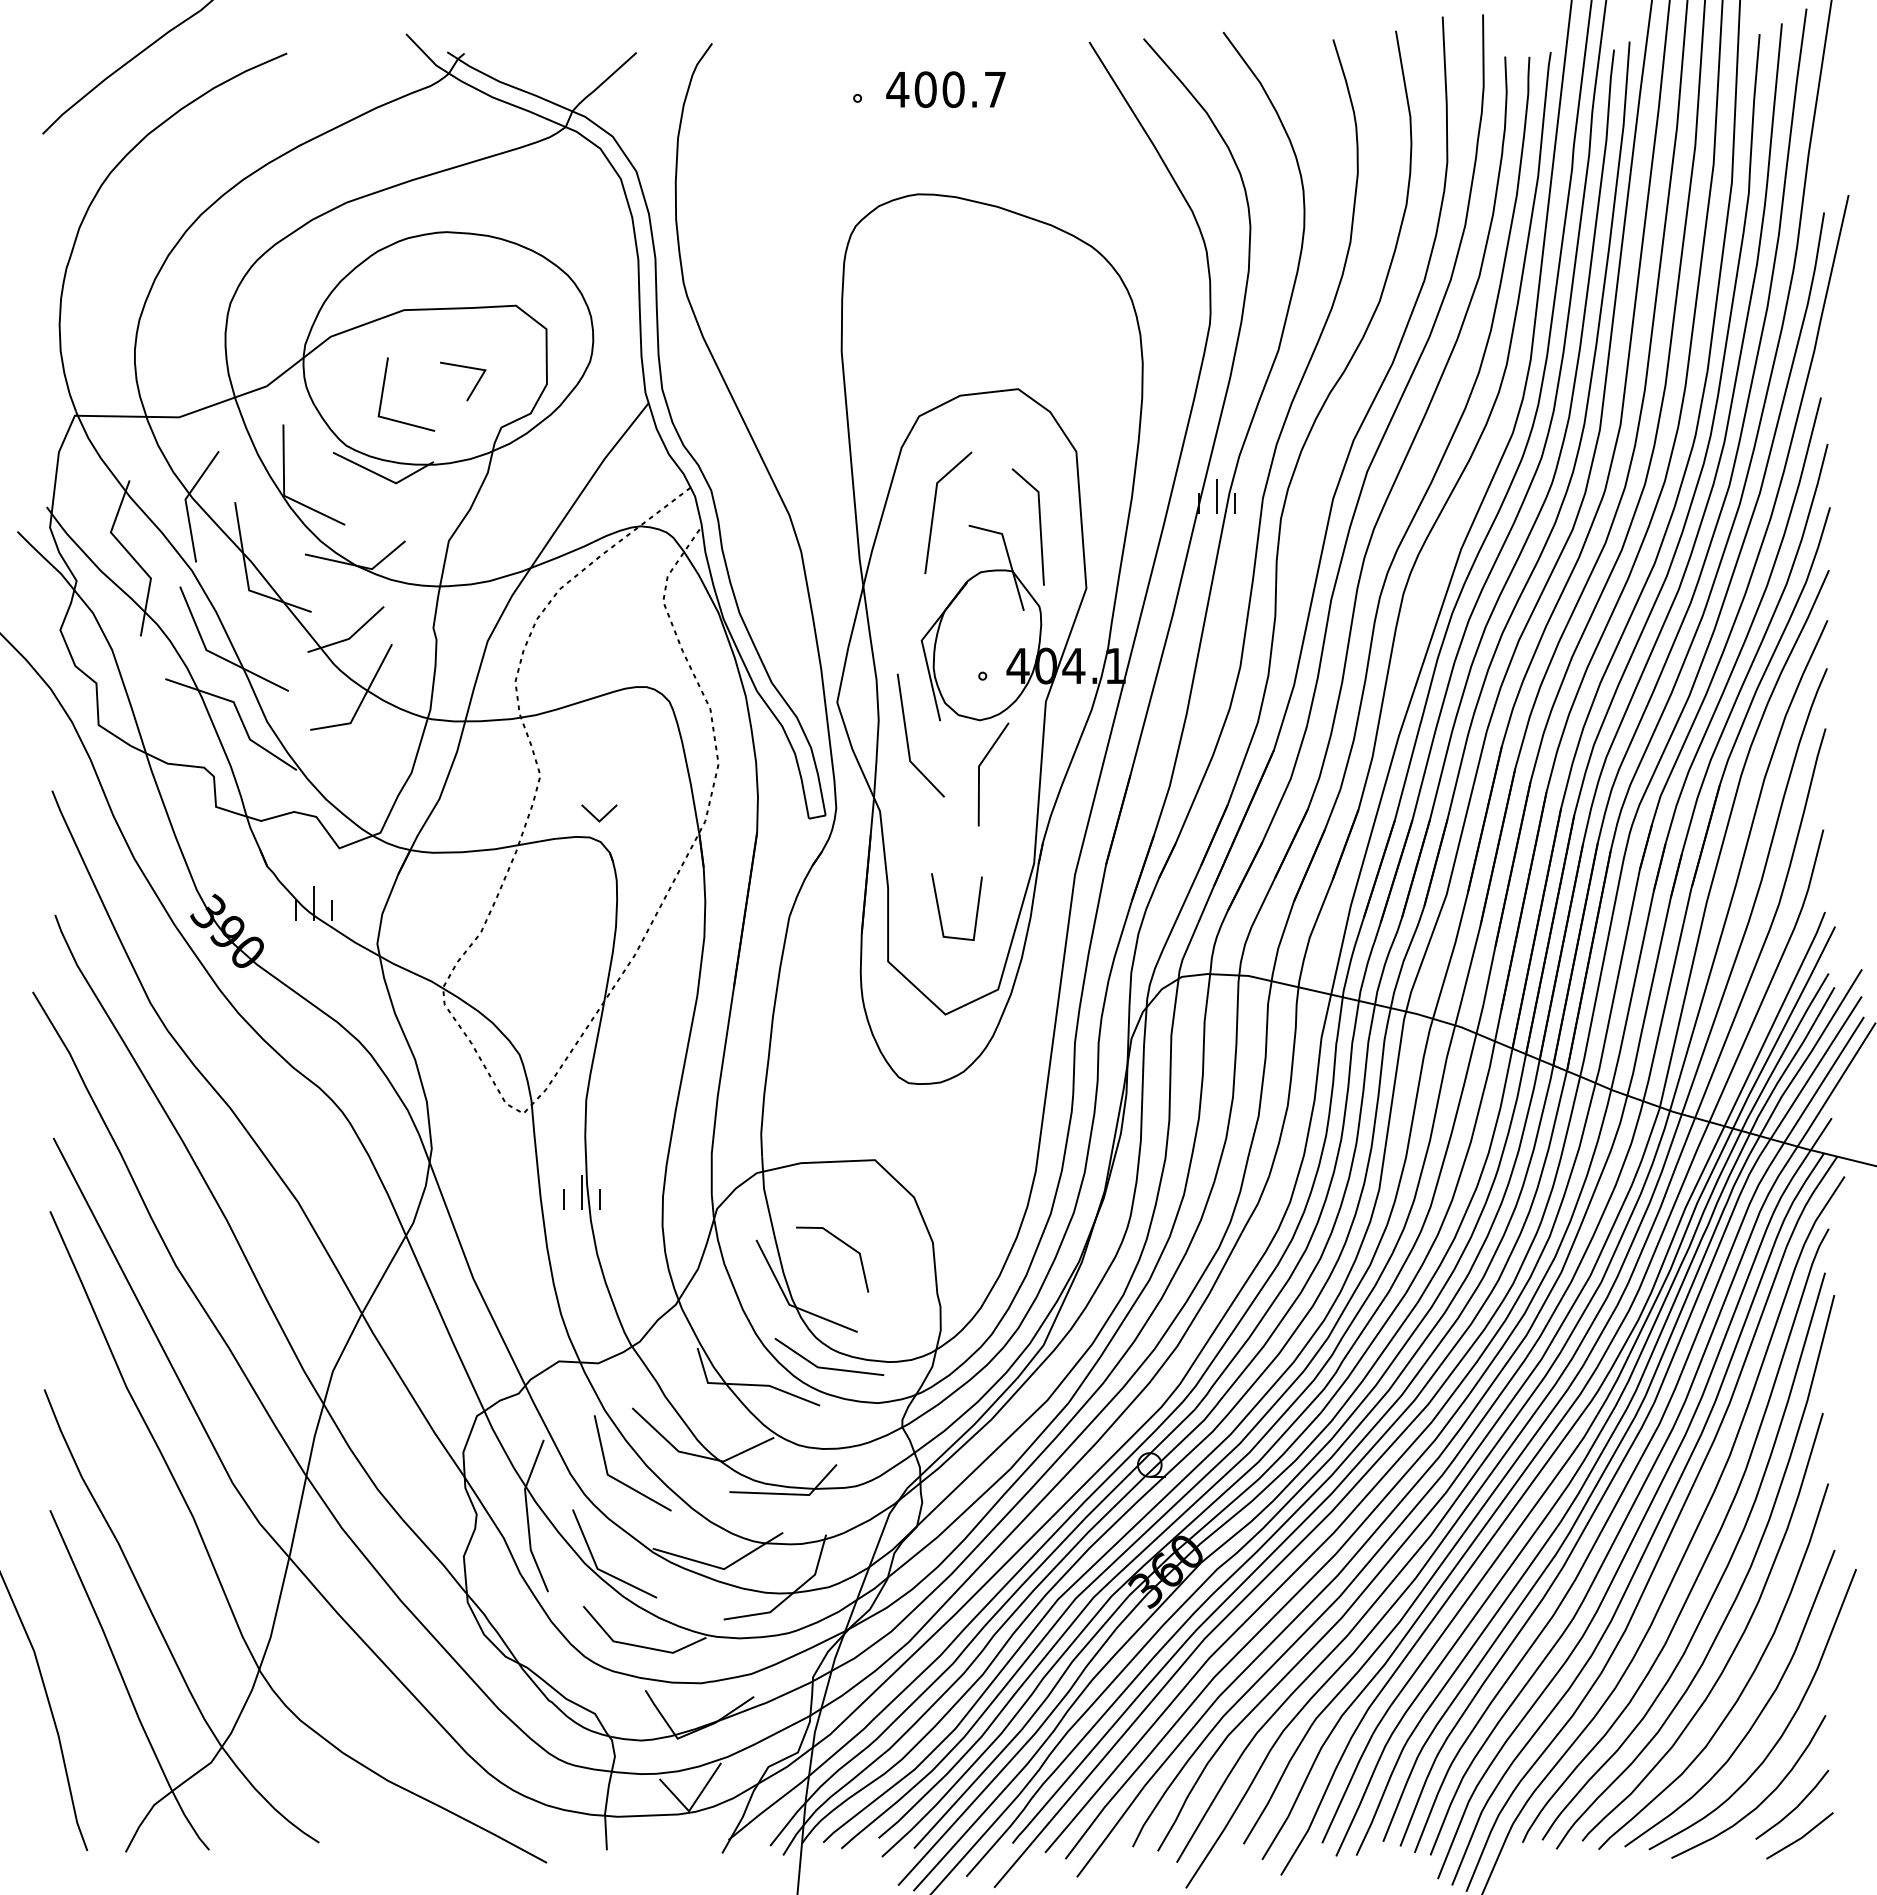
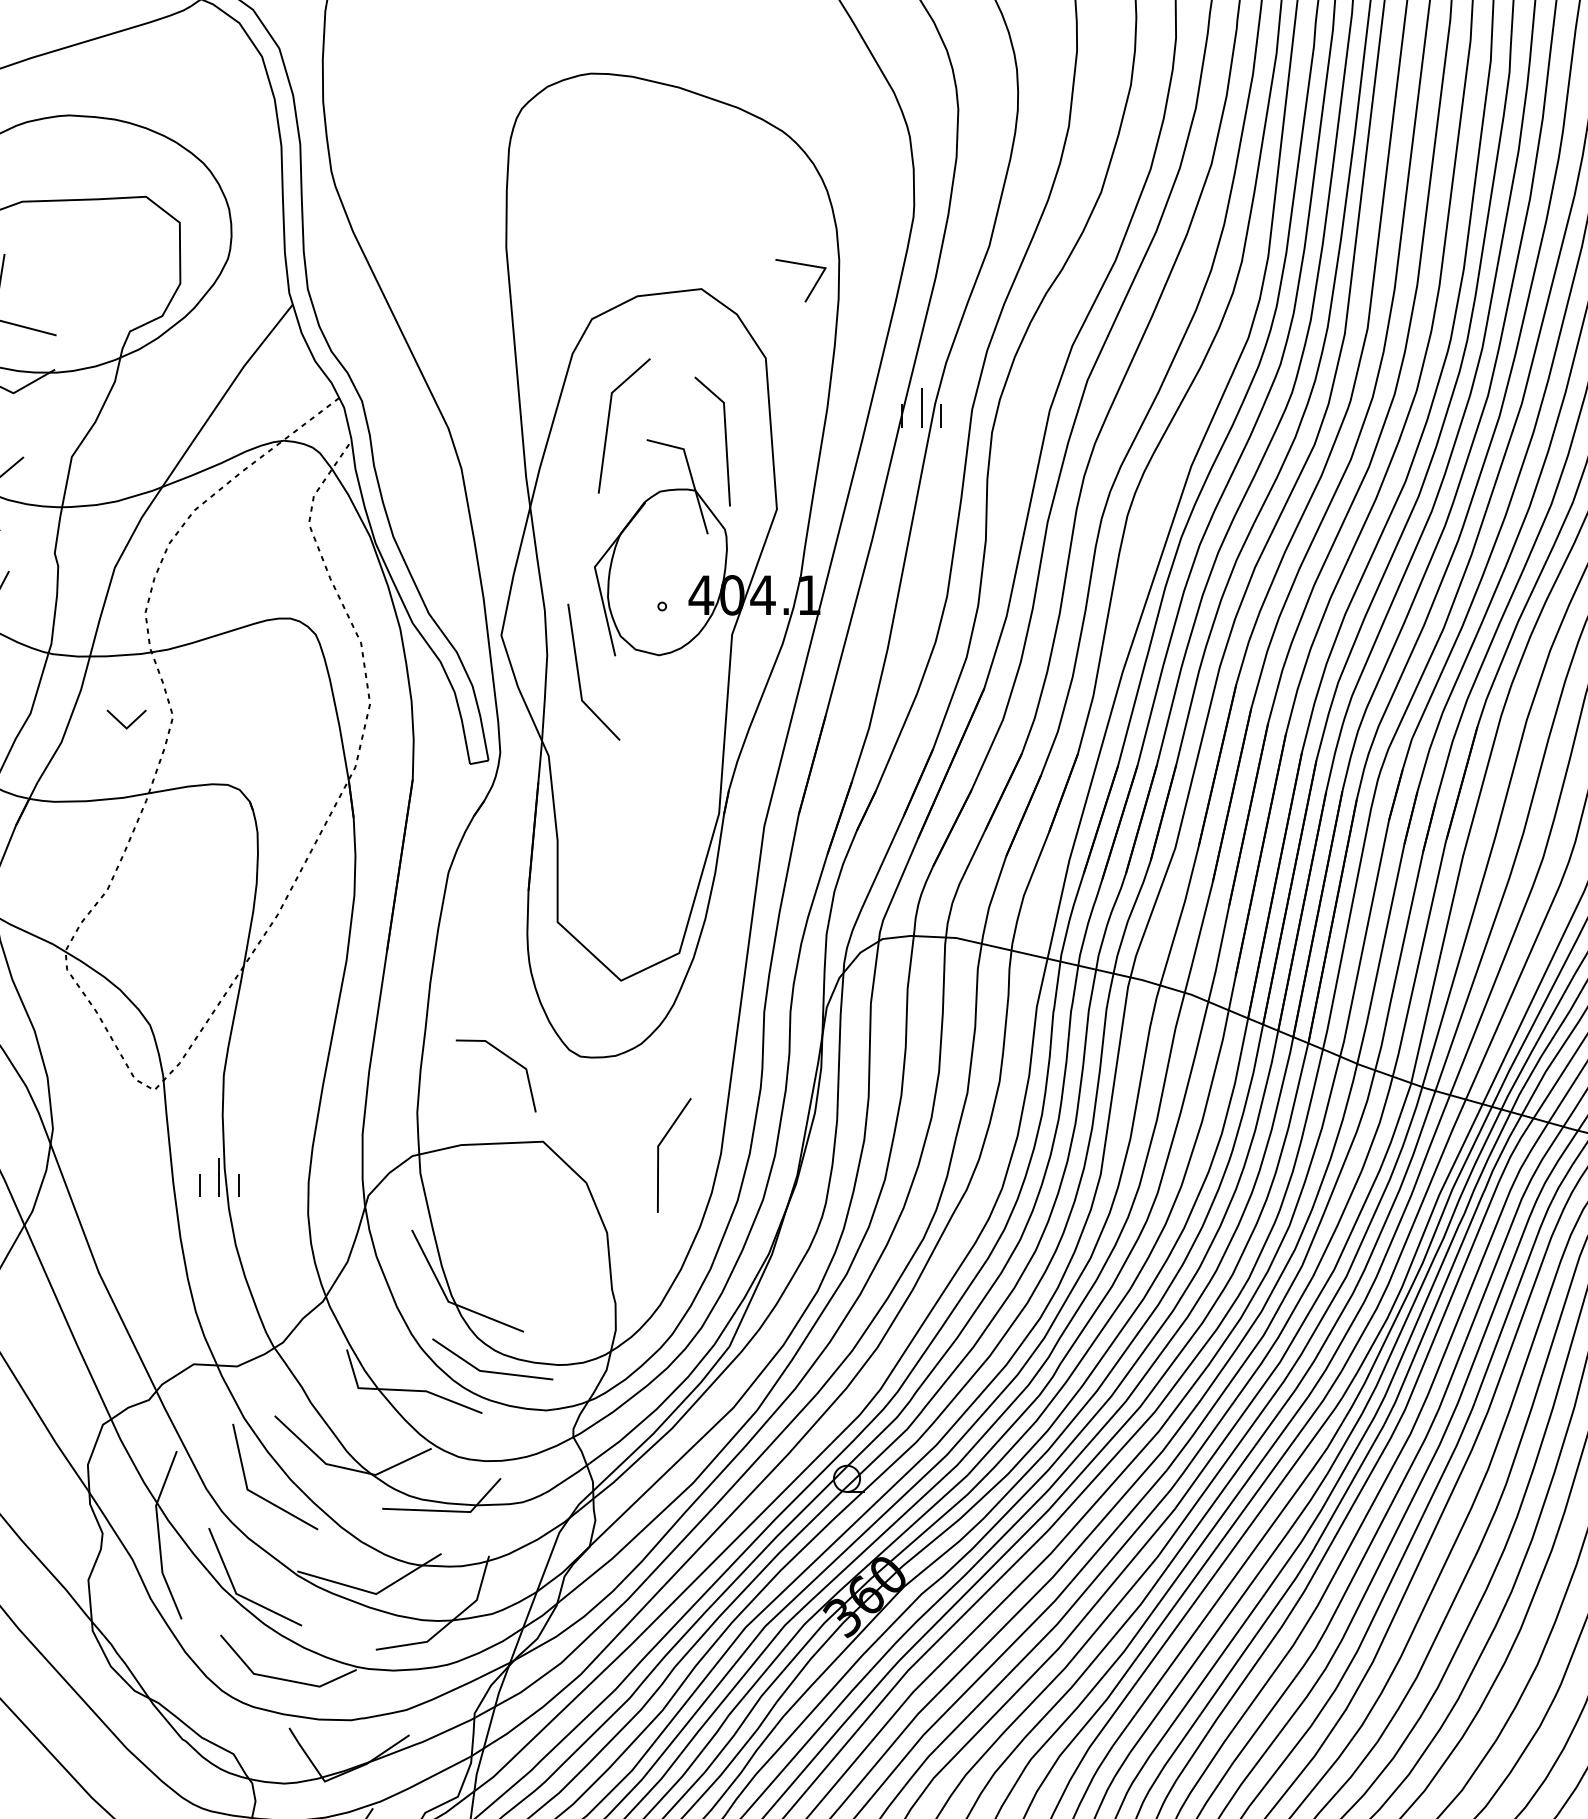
line: (472, 389) -> (811, 289), moved
line: (979, 774) -> (658, 1155), moved
part: (599, 813) -> (126, 719), moved
line: (939, 907) -> (614, 862), removed
line: (844, 1244) -> (509, 1059), moved

